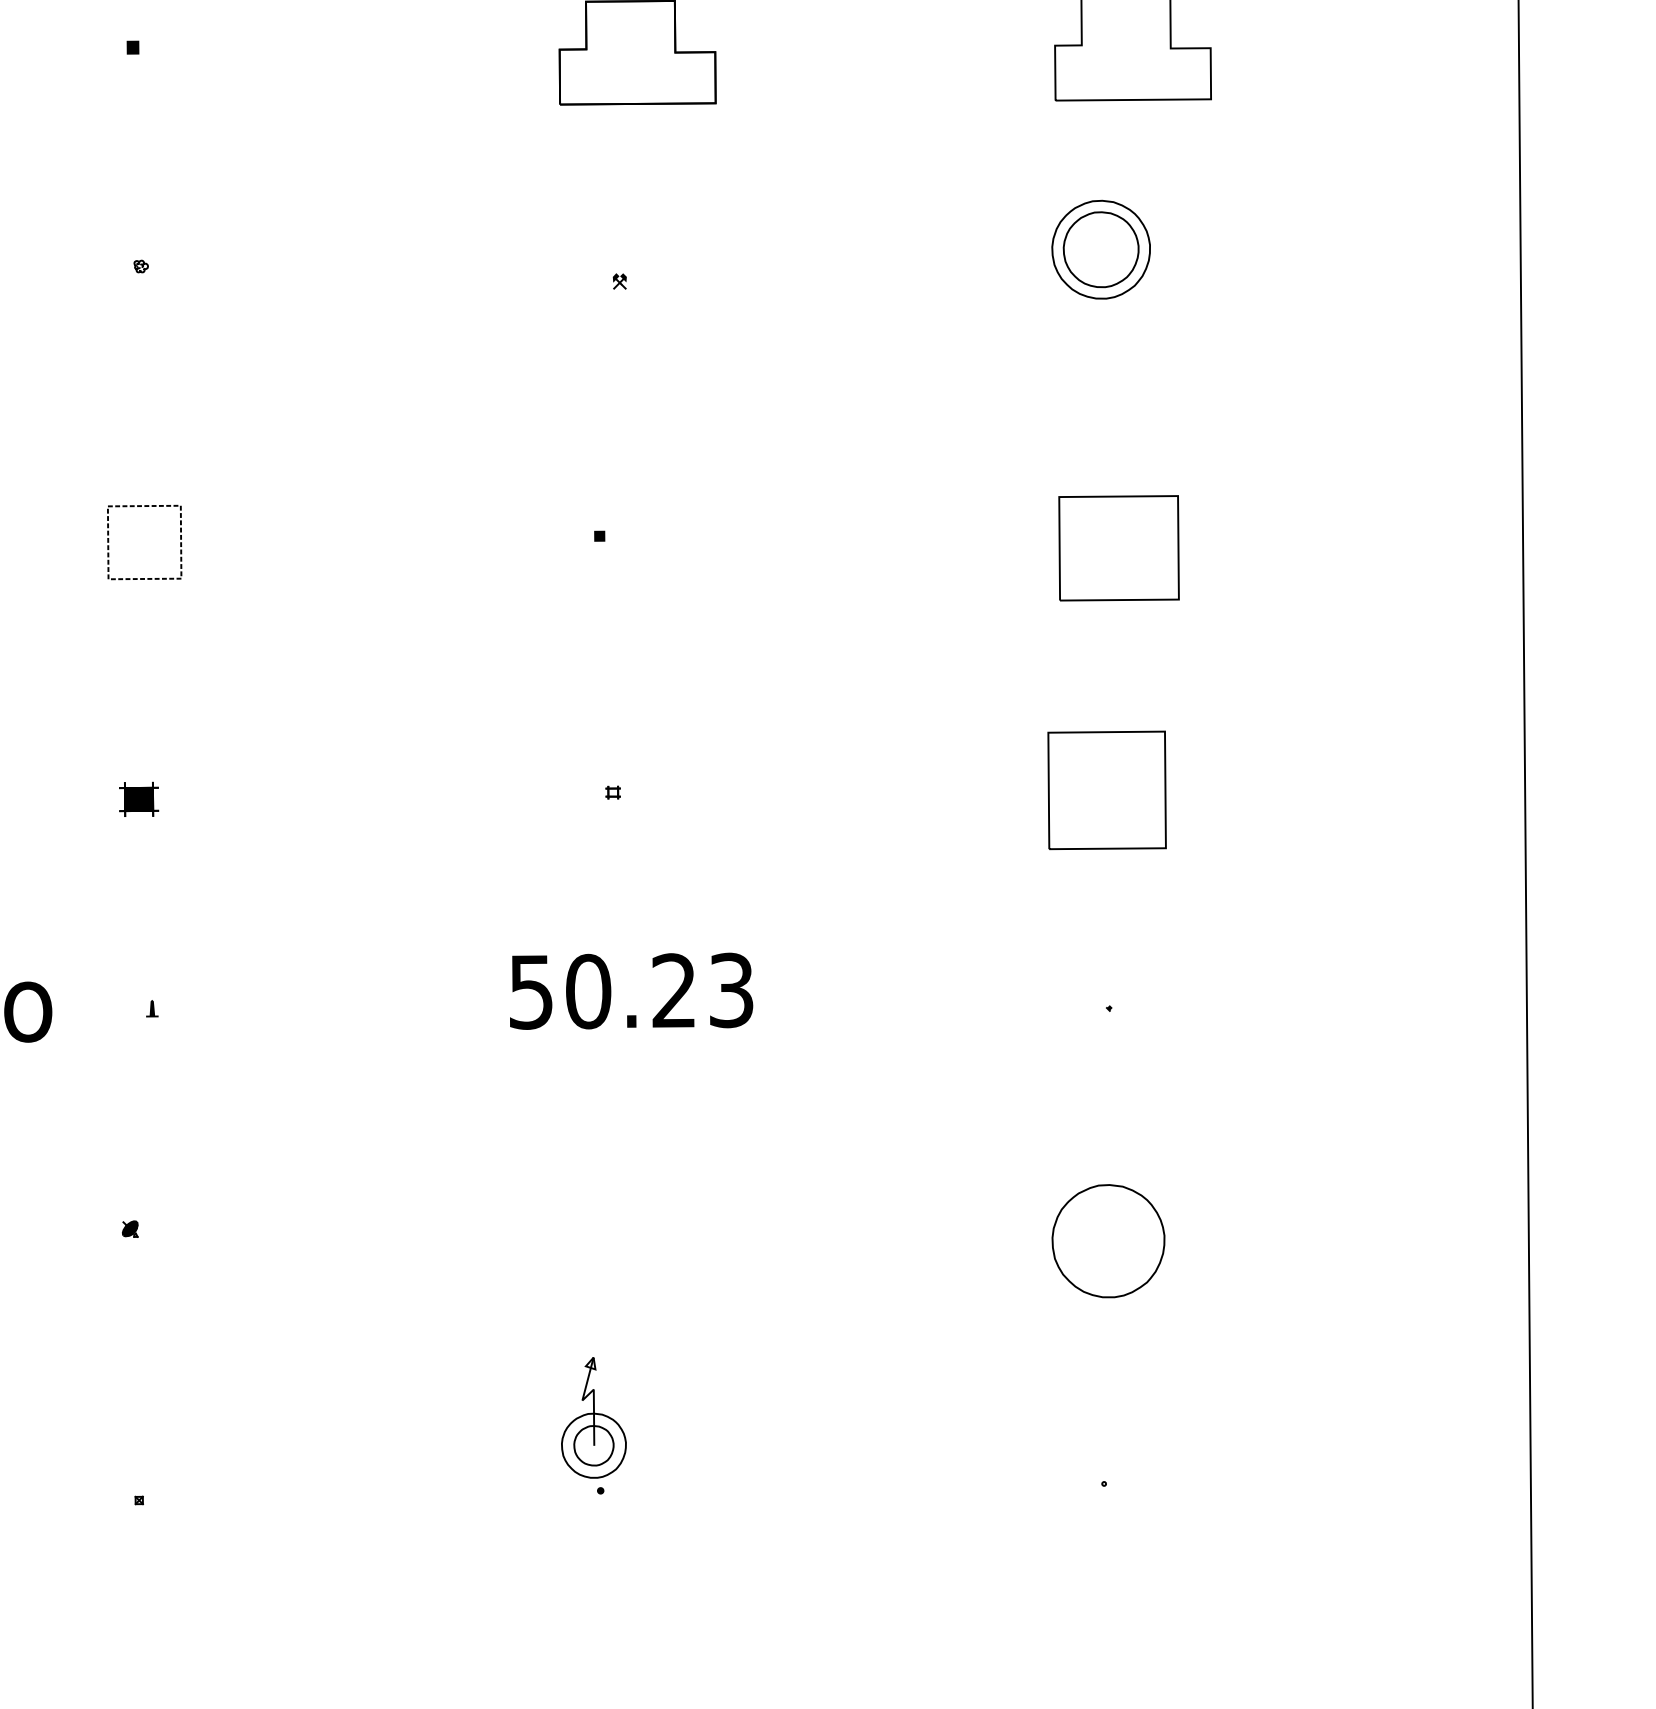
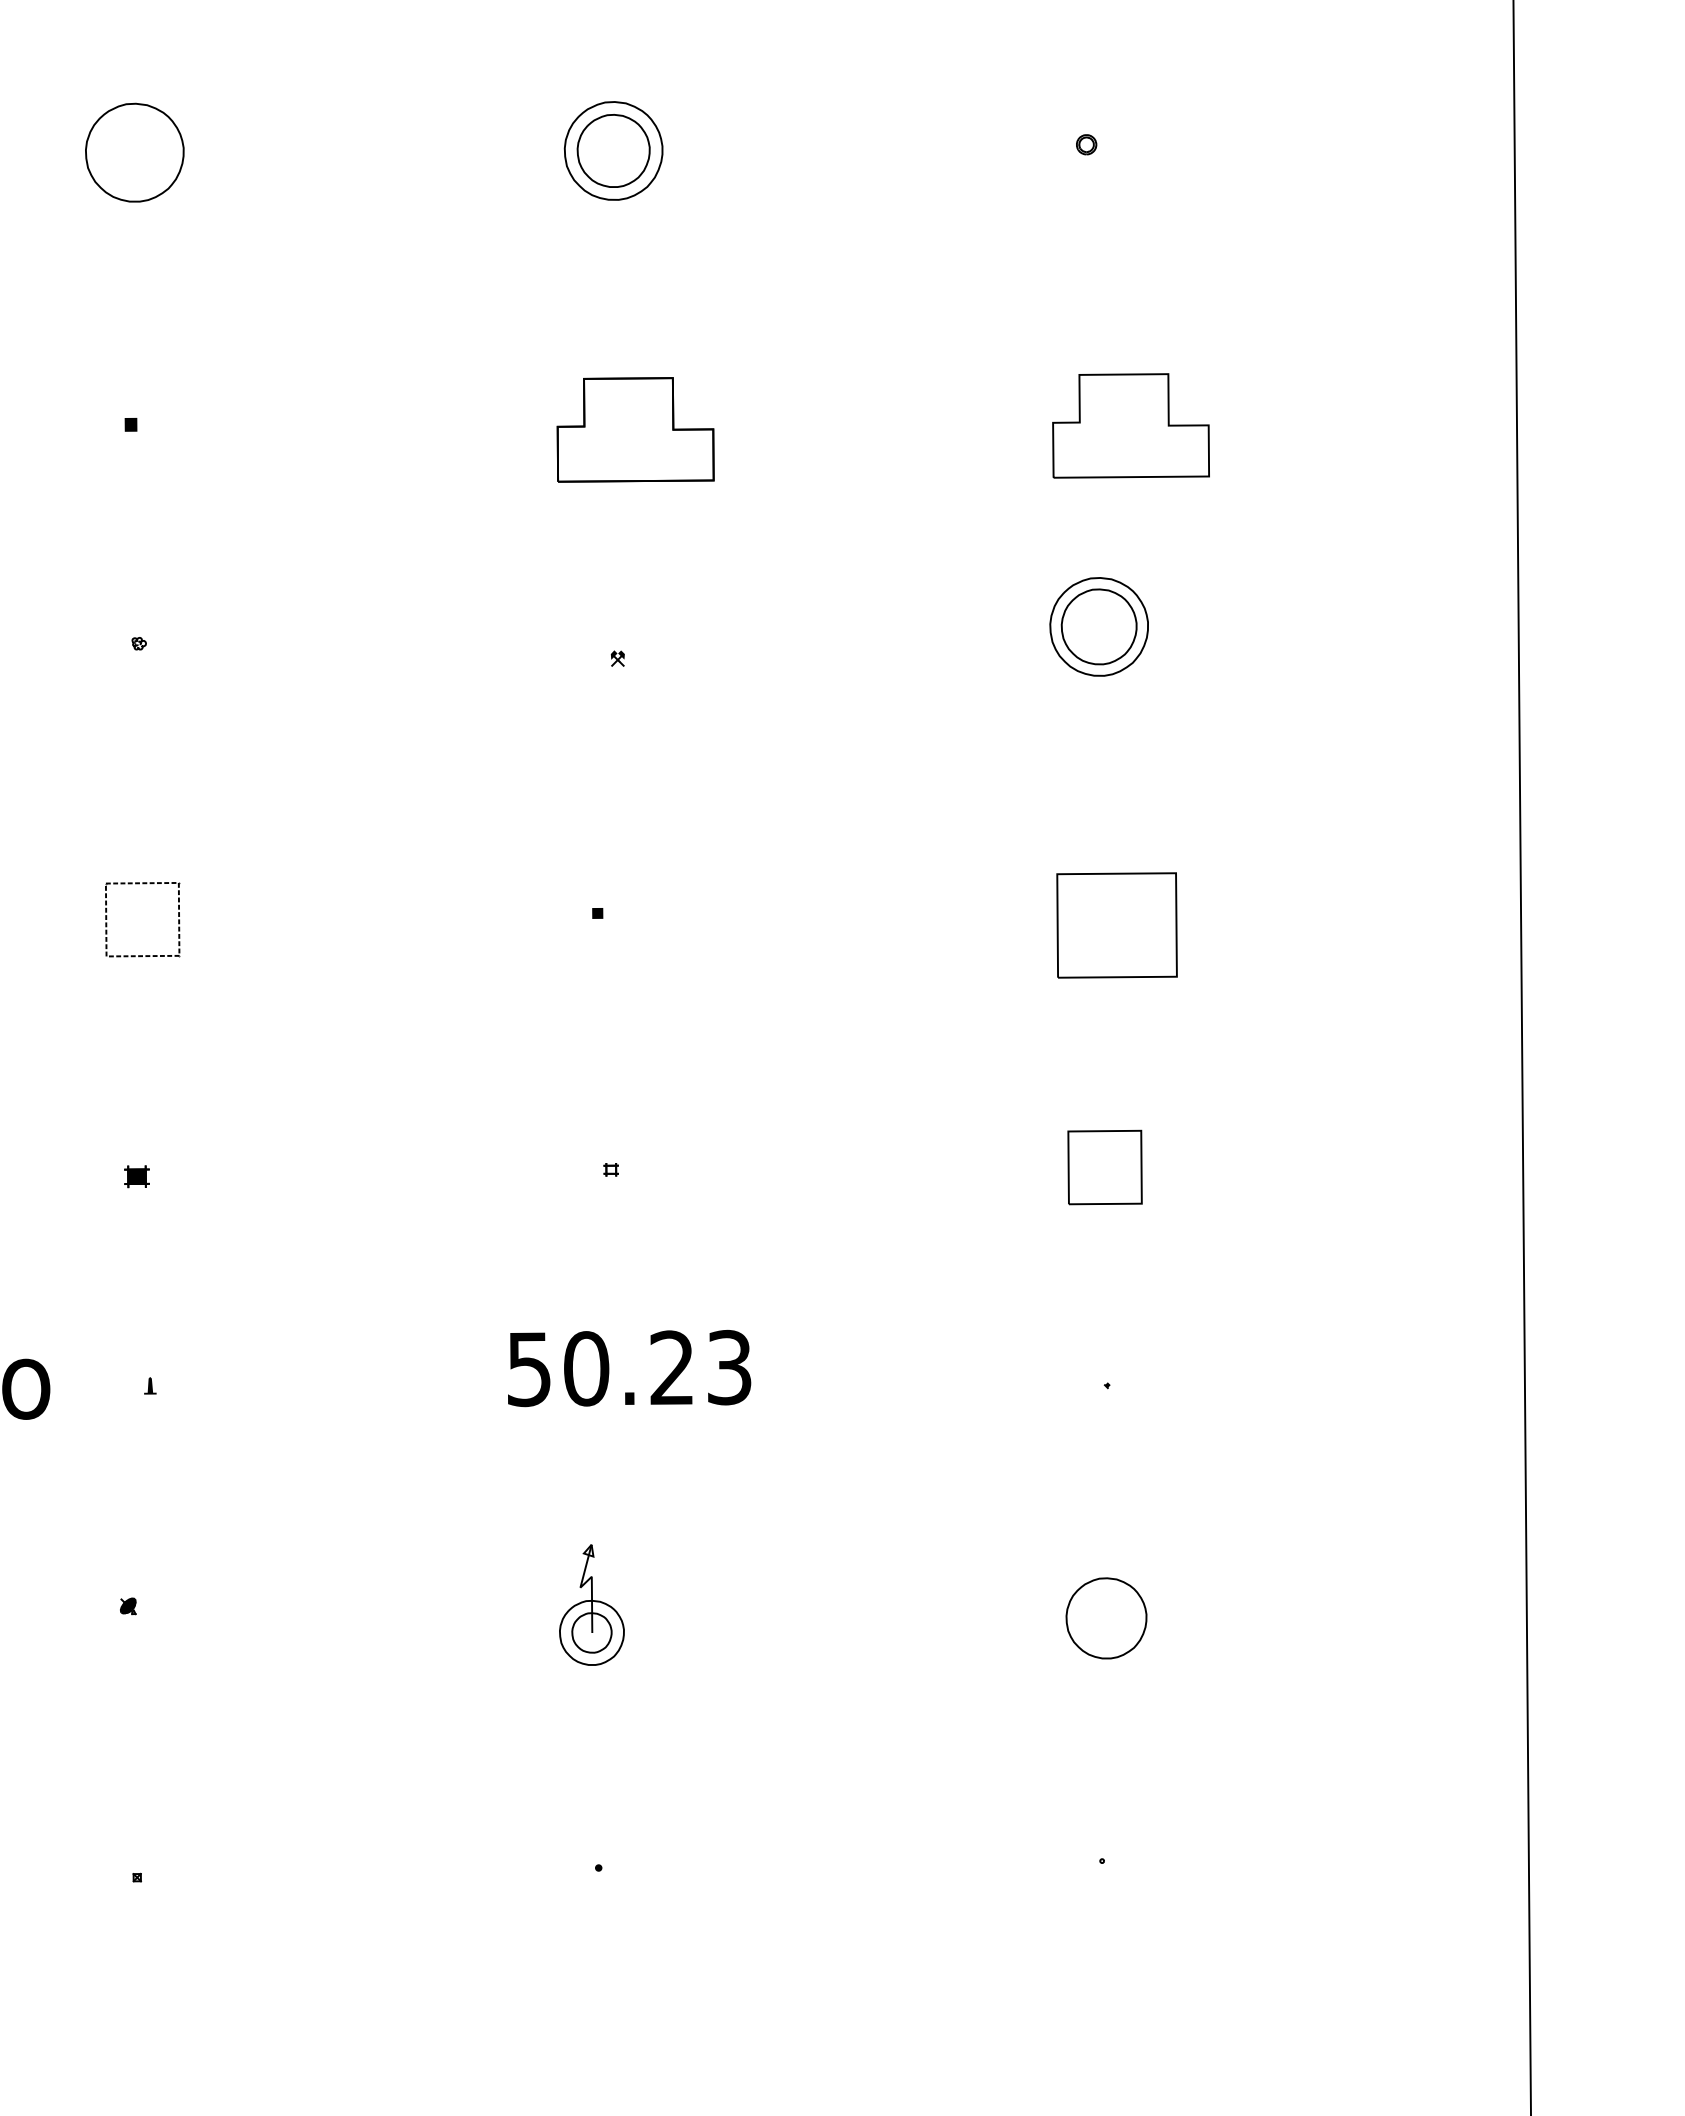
part: (1106, 790) -> (1104, 1167), size x0.62
part: (138, 799) -> (136, 1176), size x0.62
part: (1108, 1241) -> (1106, 1618), size x0.71
part: (593, 1417) -> (591, 1604), moved

